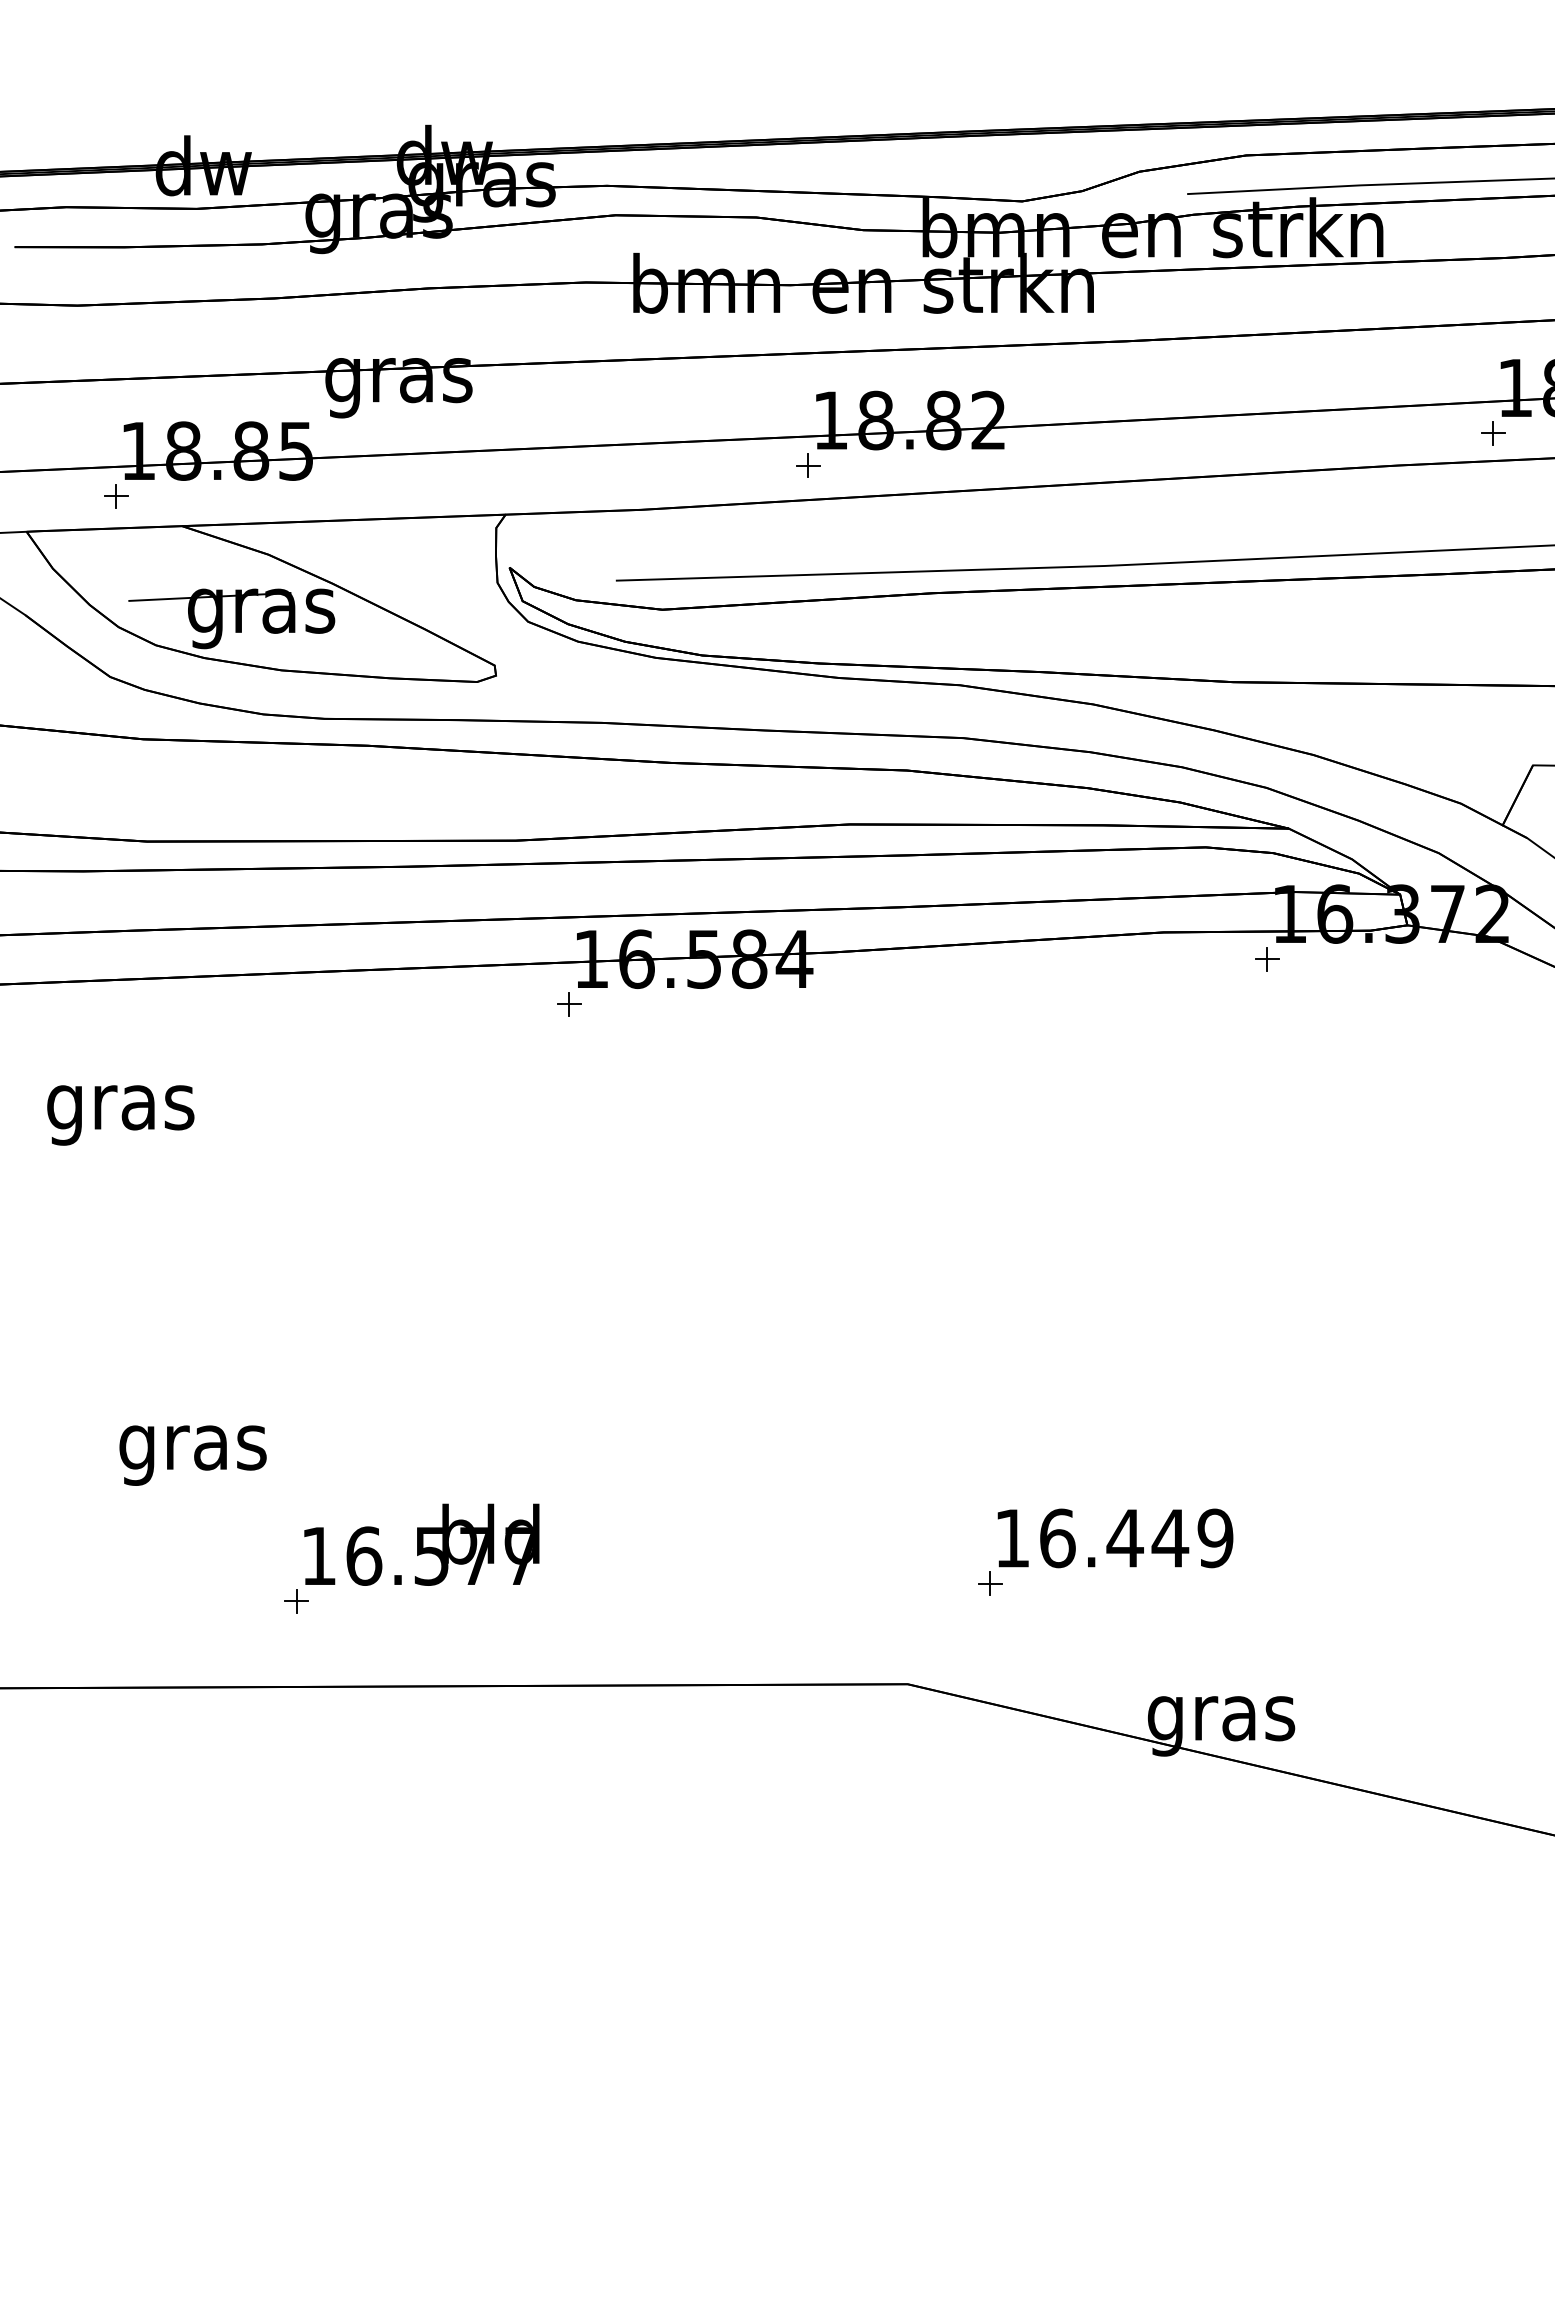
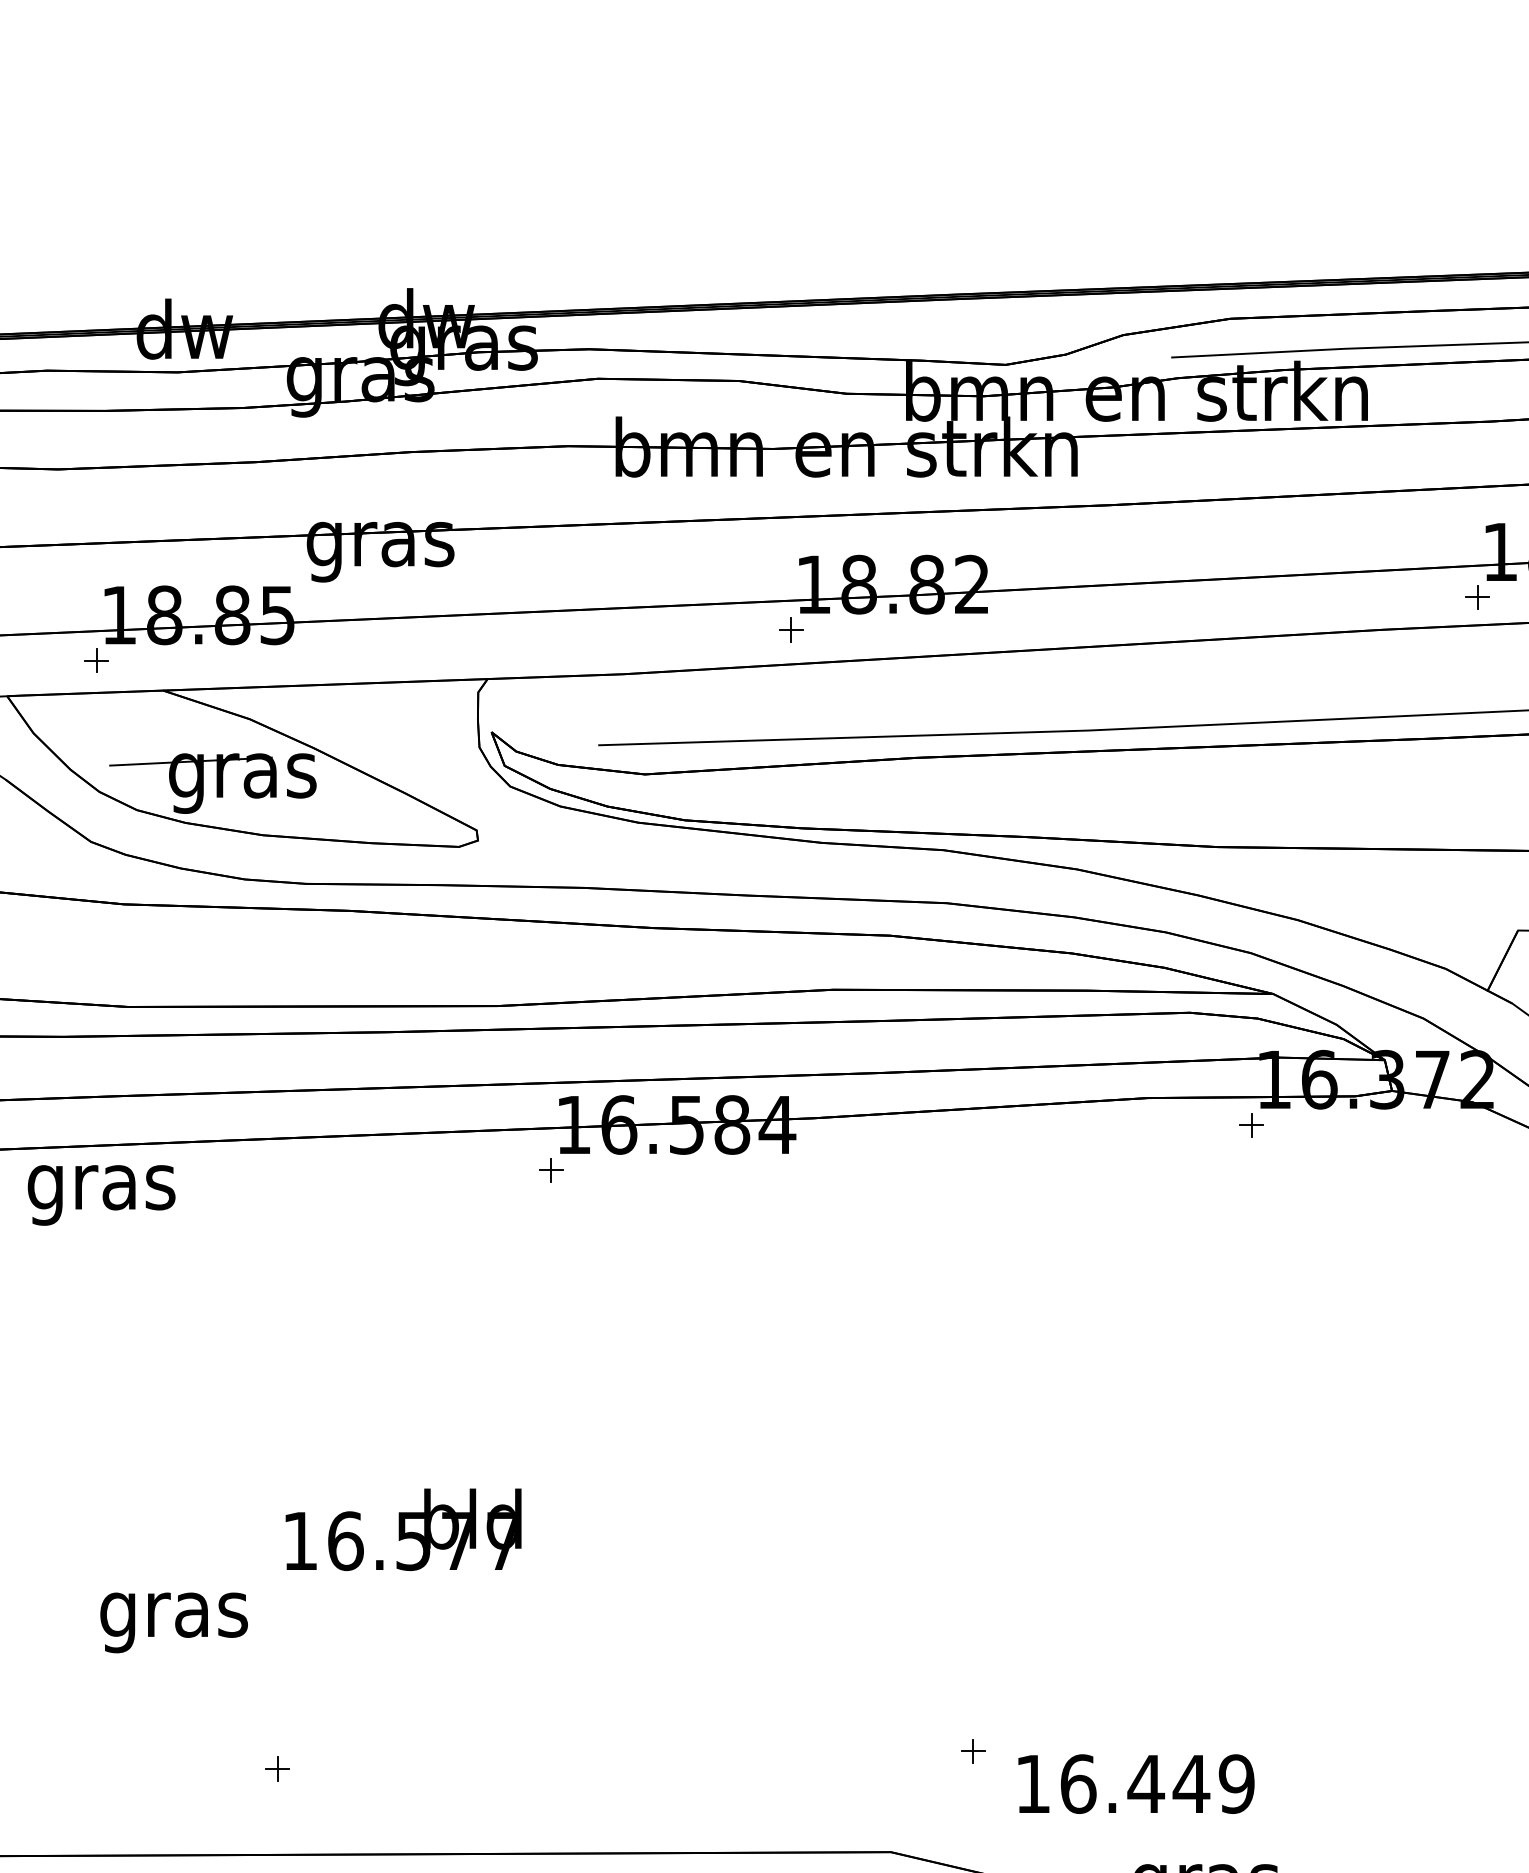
text: (120, 1115) -> (101, 1195), moved
text: (1115, 1538) -> (1136, 1784), moved
text: (421, 1544) -> (403, 1529), moved

